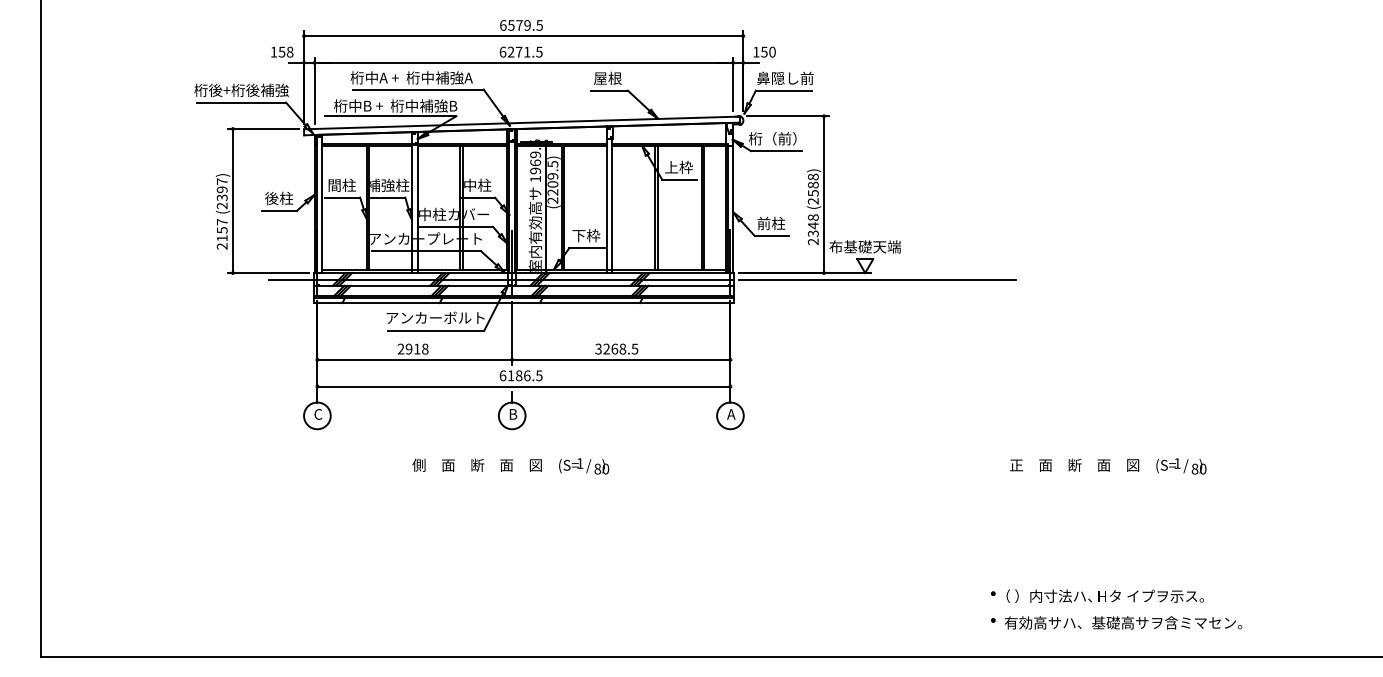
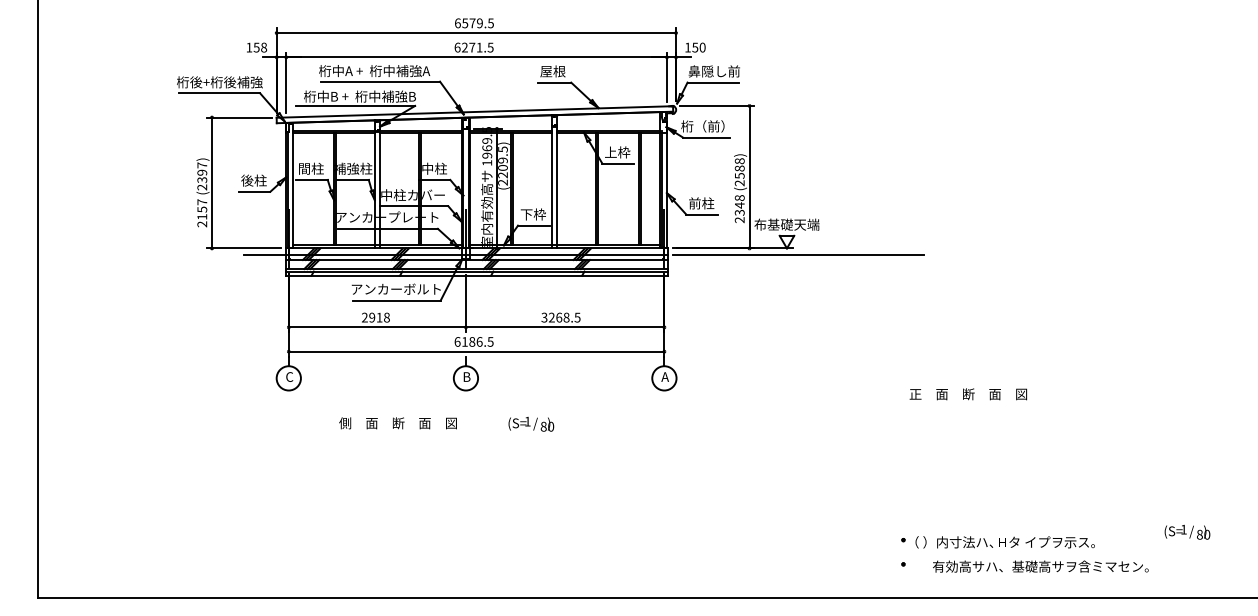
text: (476, 465) -> (397, 423), moved
text: (1073, 465) -> (967, 394), moved
text: (1181, 465) -> (1187, 531), moved
text: (1123, 622) -> (1040, 566), moved

